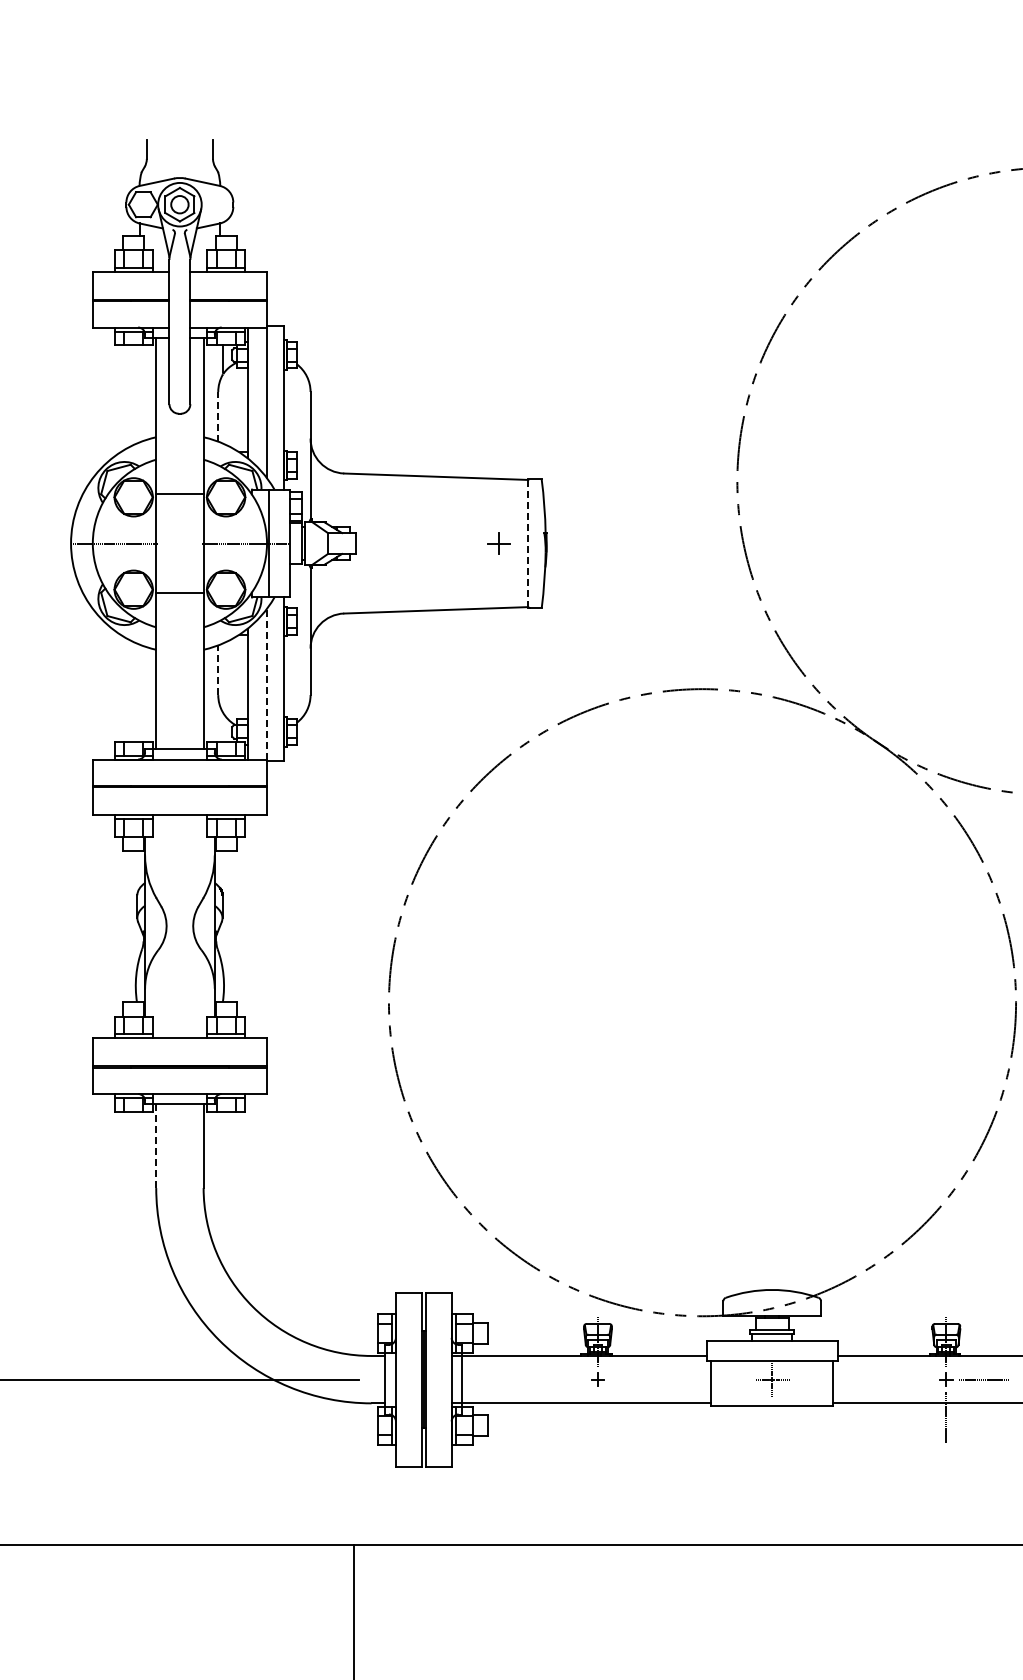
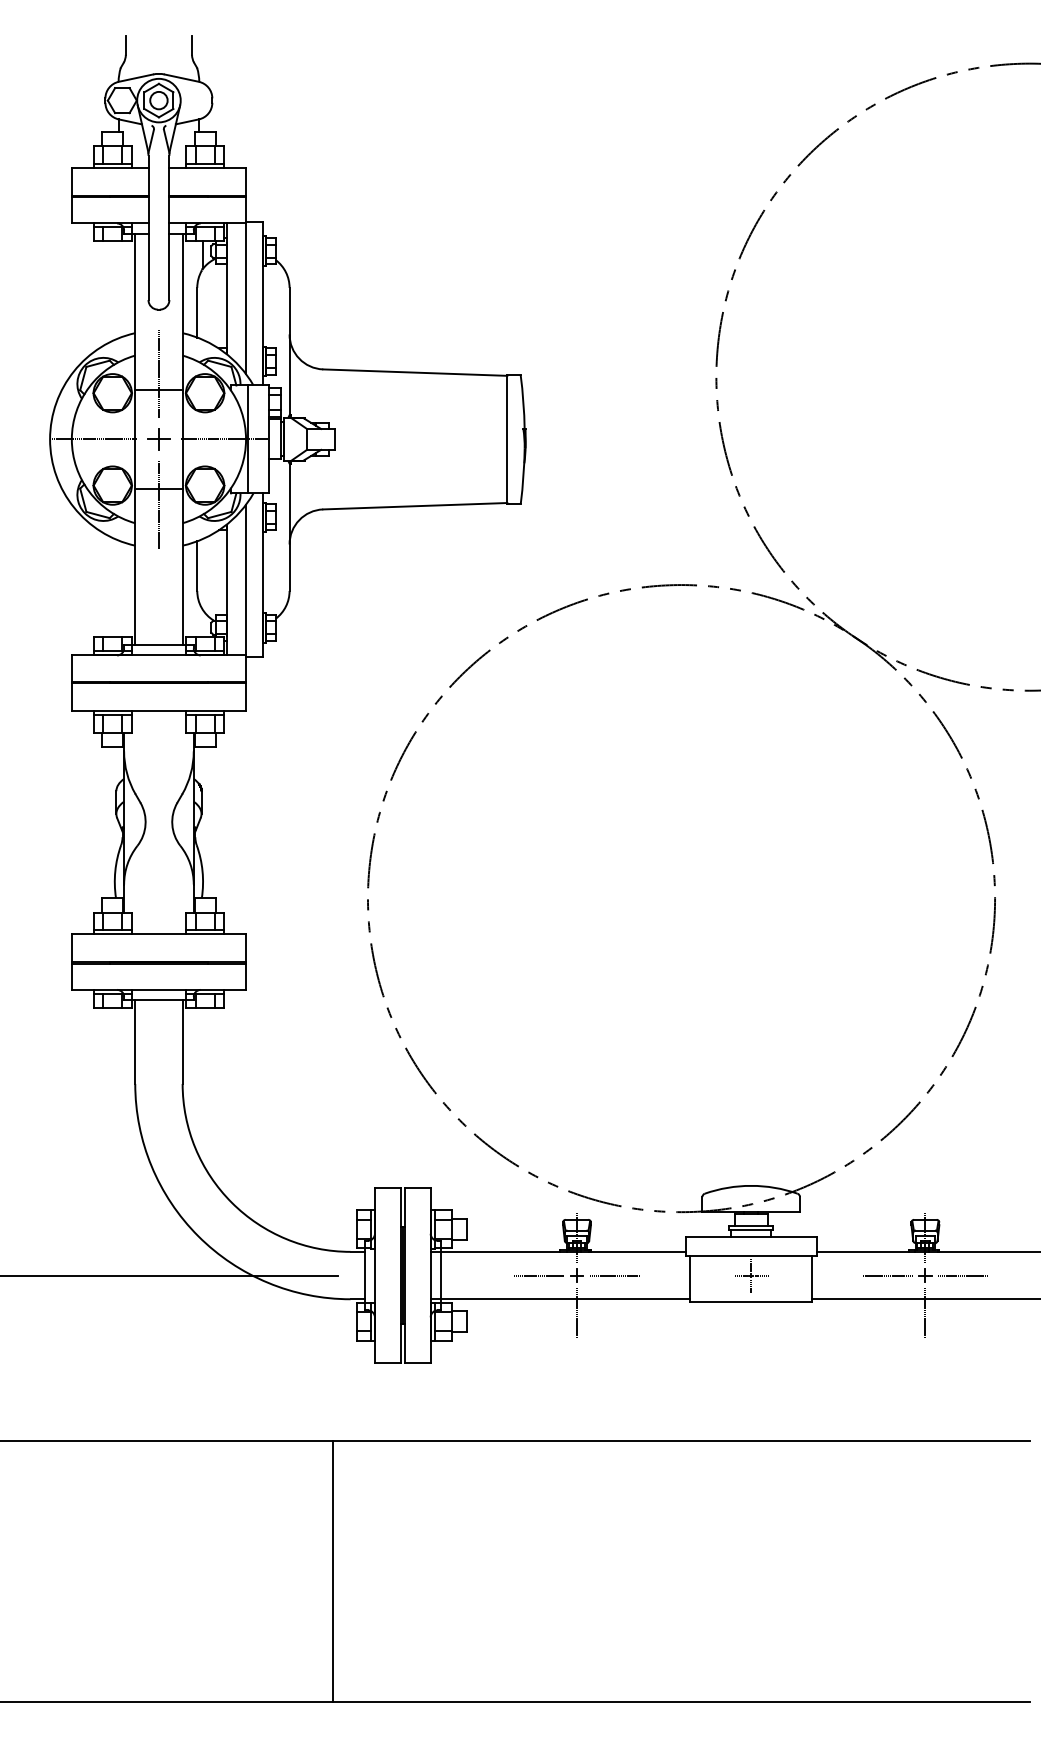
line: (218, 416) -> (197, 312), dashed -> solid
line: (179, 477) -> (158, 373), added
line: (528, 542) -> (507, 438), dashed -> solid
part: (498, 543) -> (158, 439), moved
line: (179, 608) -> (158, 504), added
line: (218, 670) -> (197, 566), dashed -> solid
line: (267, 683) -> (246, 579), dashed -> solid
line: (156, 1146) -> (135, 1042), dashed -> solid
line: (560, 1379) -> (539, 1275), added
line: (635, 1379) -> (614, 1275), added
line: (908, 1379) -> (887, 1275), added
line: (598, 1417) -> (577, 1313), added

